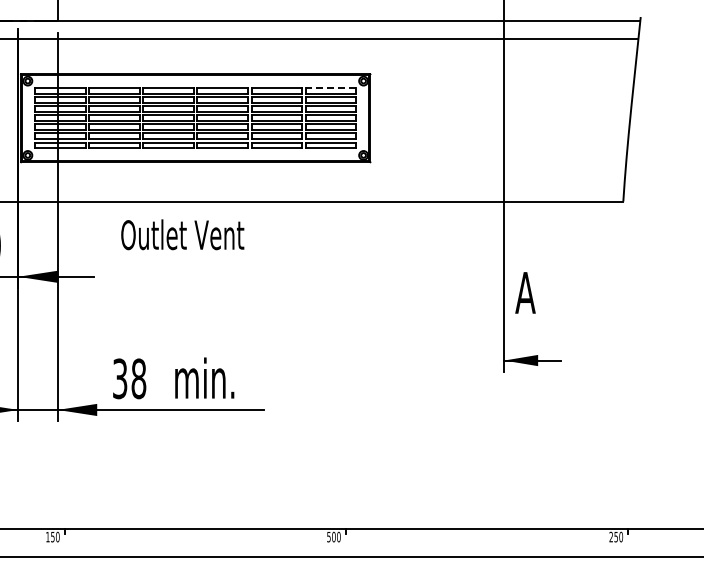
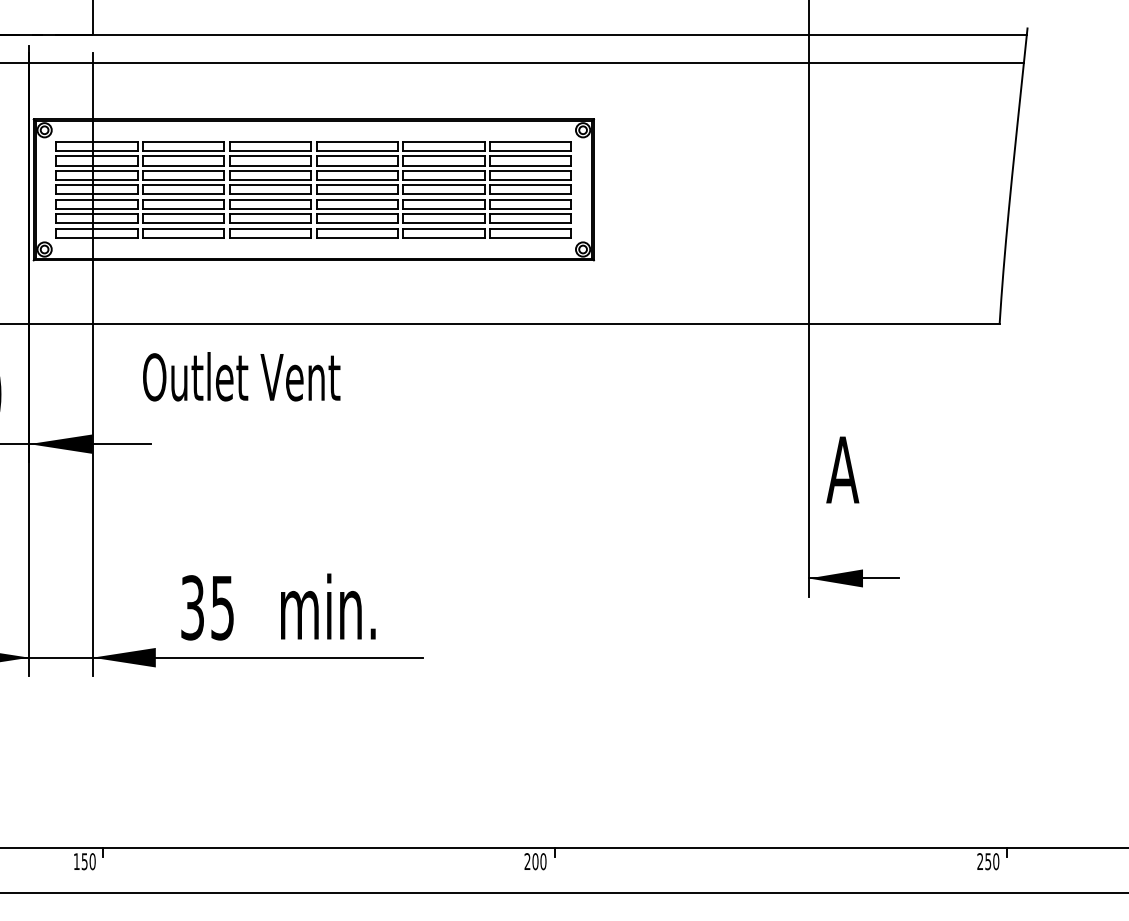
line: (330, 88) -> (530, 142), dashed -> solid
text: (182, 234) -> (241, 376), moved
text: (138, 378) -> (222, 607), 38 -> 35
text: (328, 536) -> (526, 860), 500 -> 200

